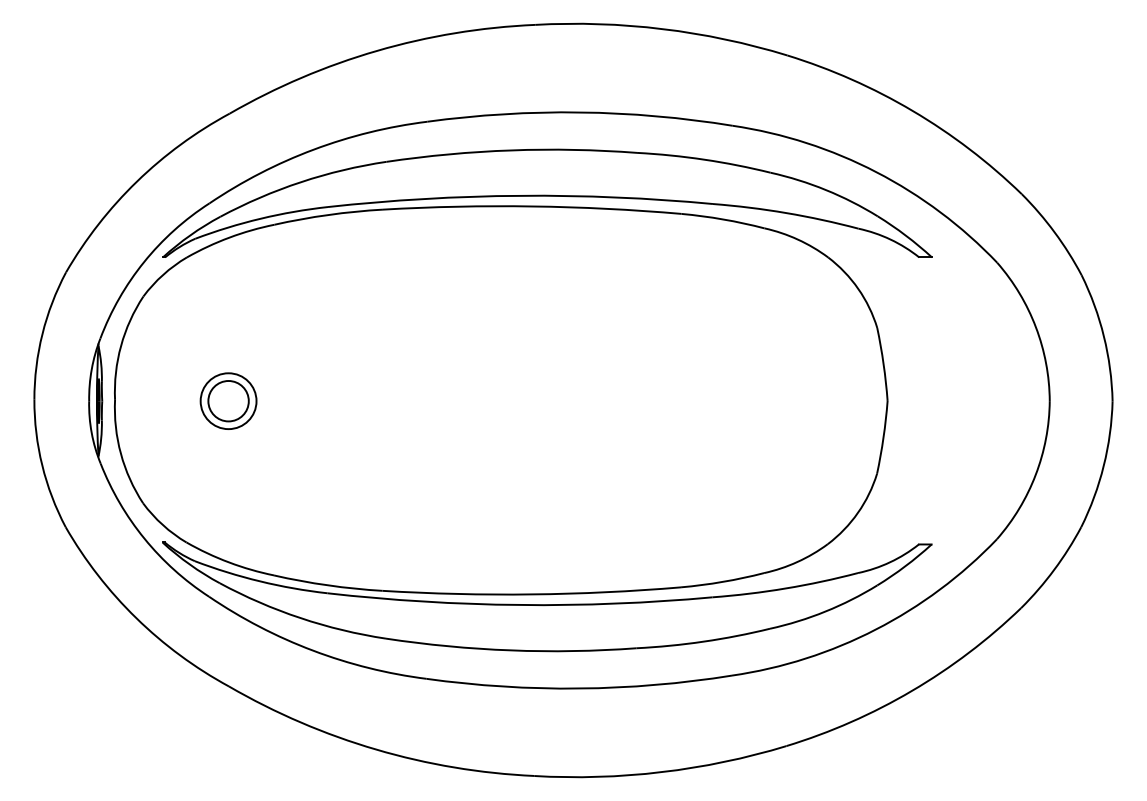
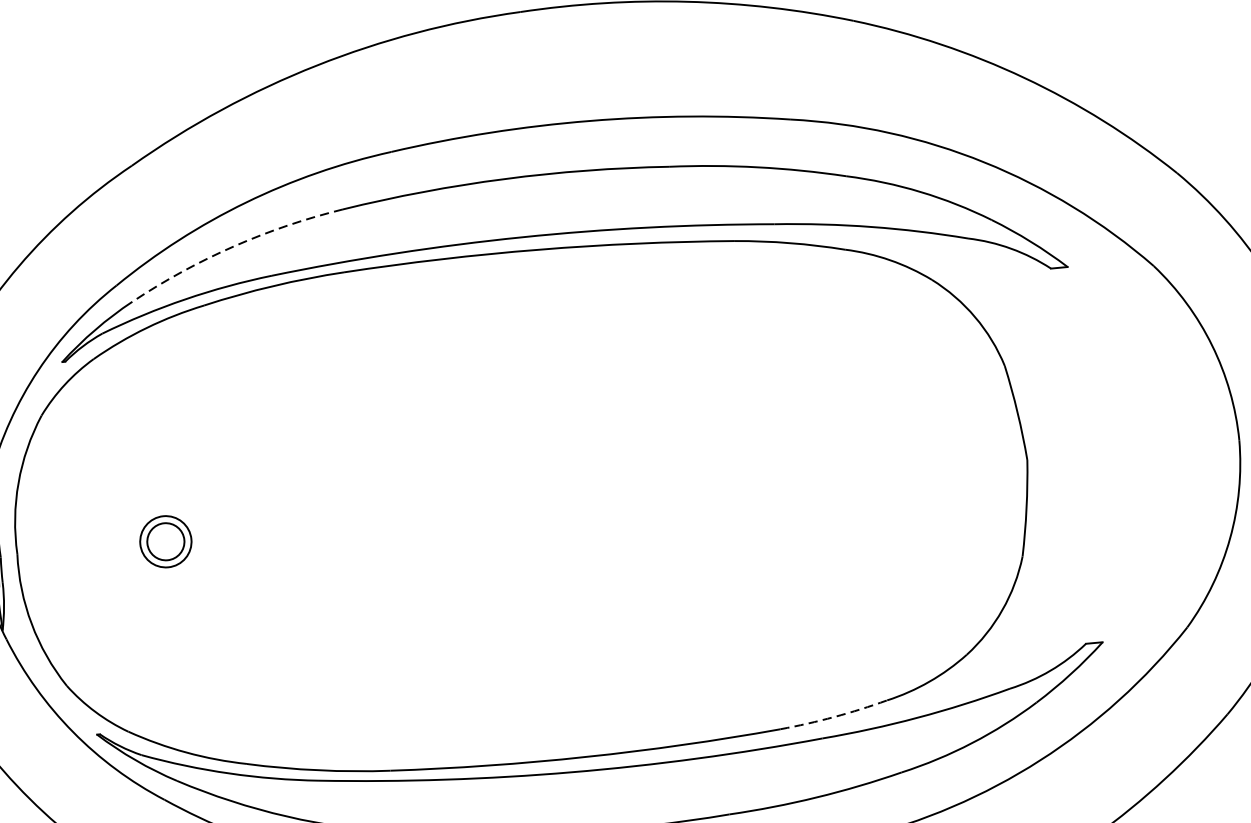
arc: (301, 182) -> (234, 246), solid -> dashed
part: (228, 400) -> (165, 540), size x0.7
arc: (722, 581) -> (833, 716), solid -> dashed

